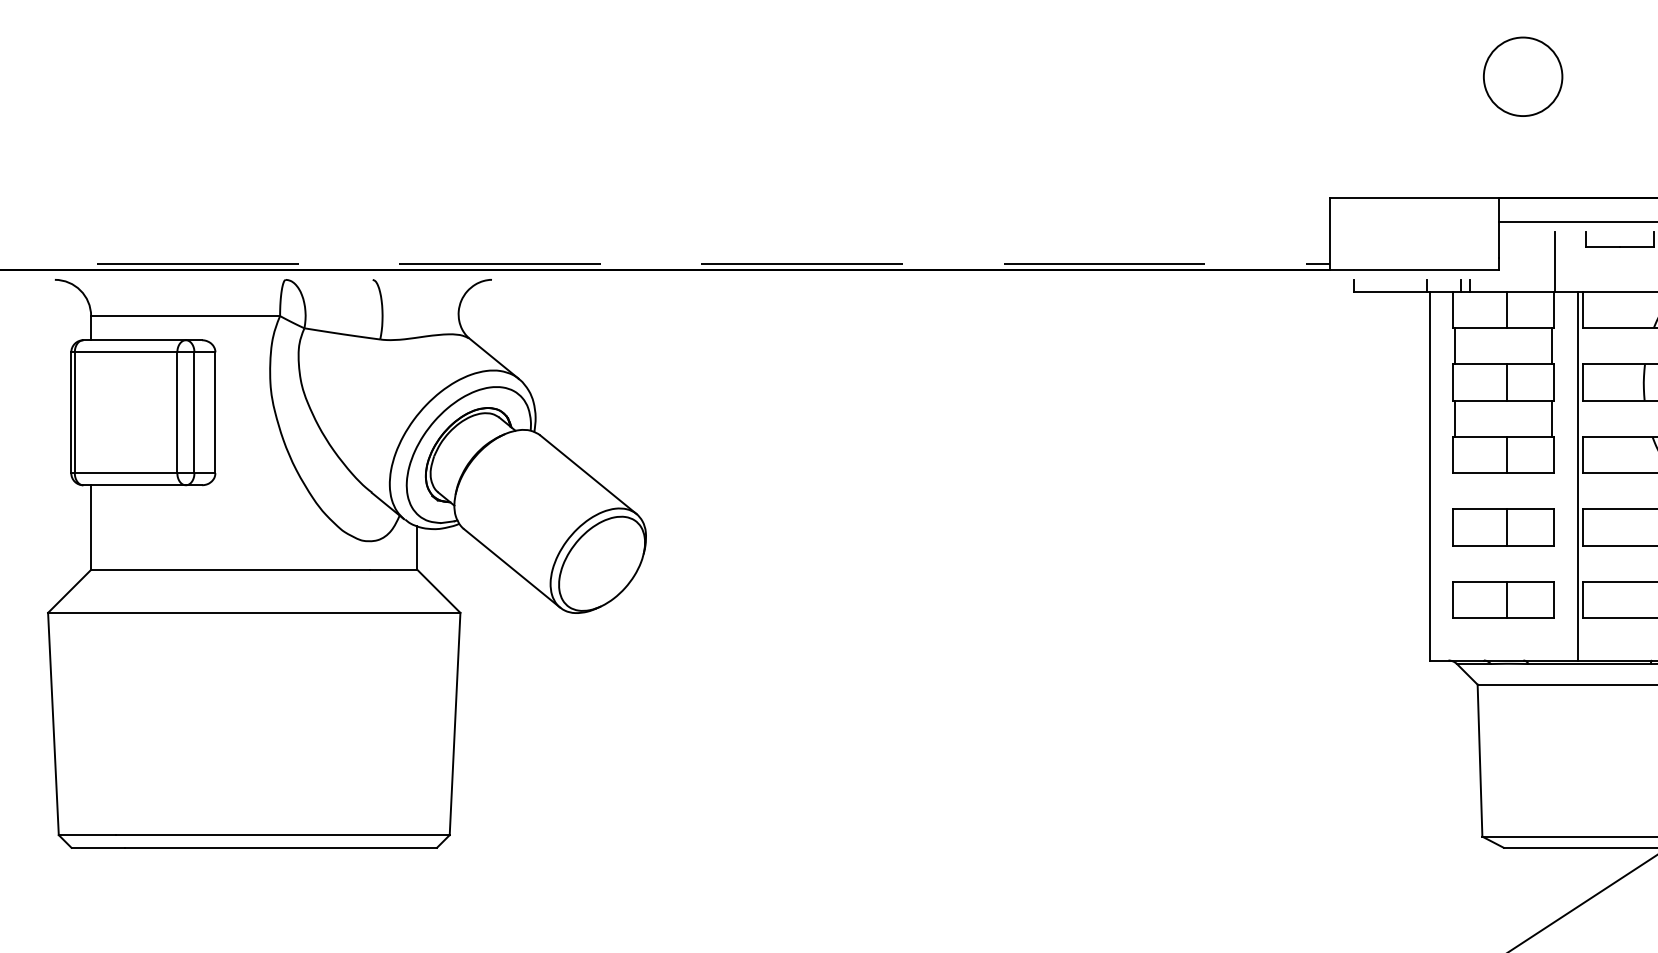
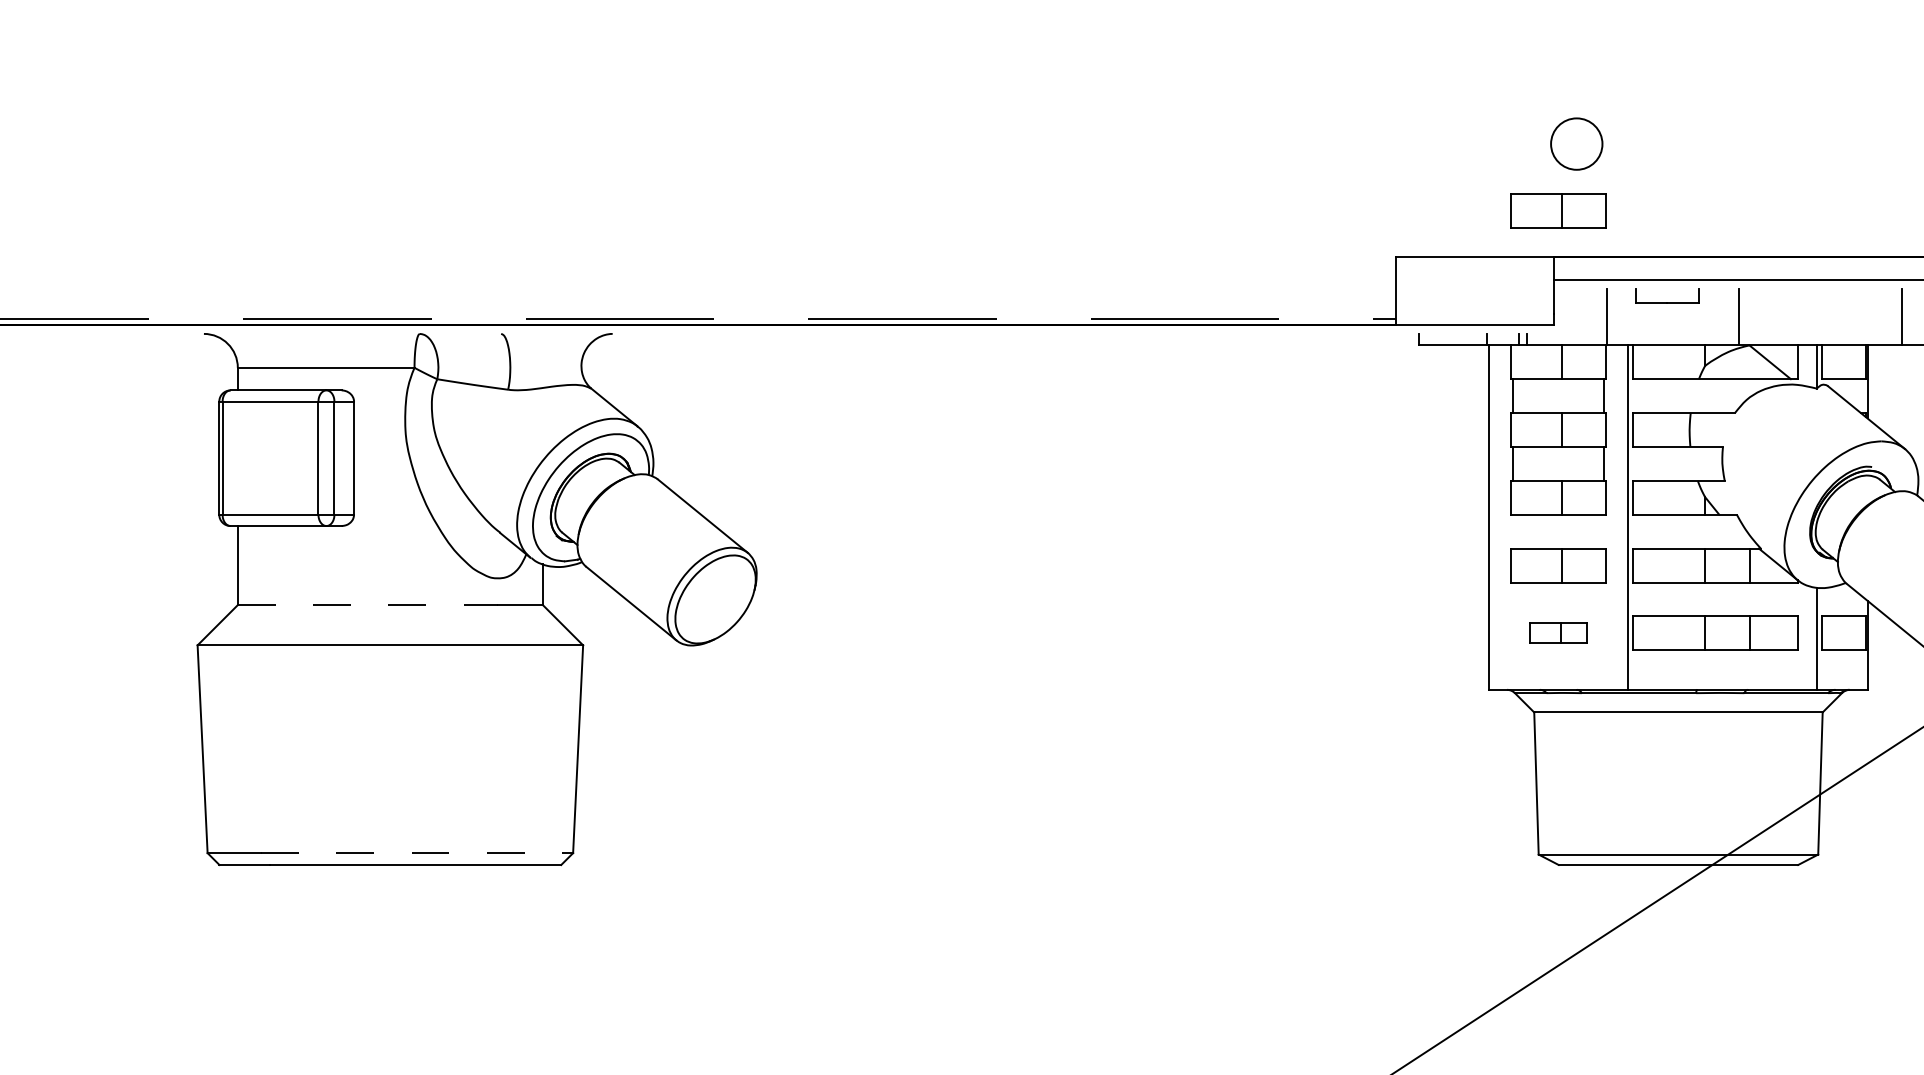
circle: (1522, 76) -> (1576, 143), size x0.7
part: (1503, 147) -> (1558, 210), added
line: (230, 570) -> (368, 605), solid -> dashed
part: (1503, 599) -> (1558, 632), size x0.6
line: (283, 835) -> (417, 853), solid -> dashed

